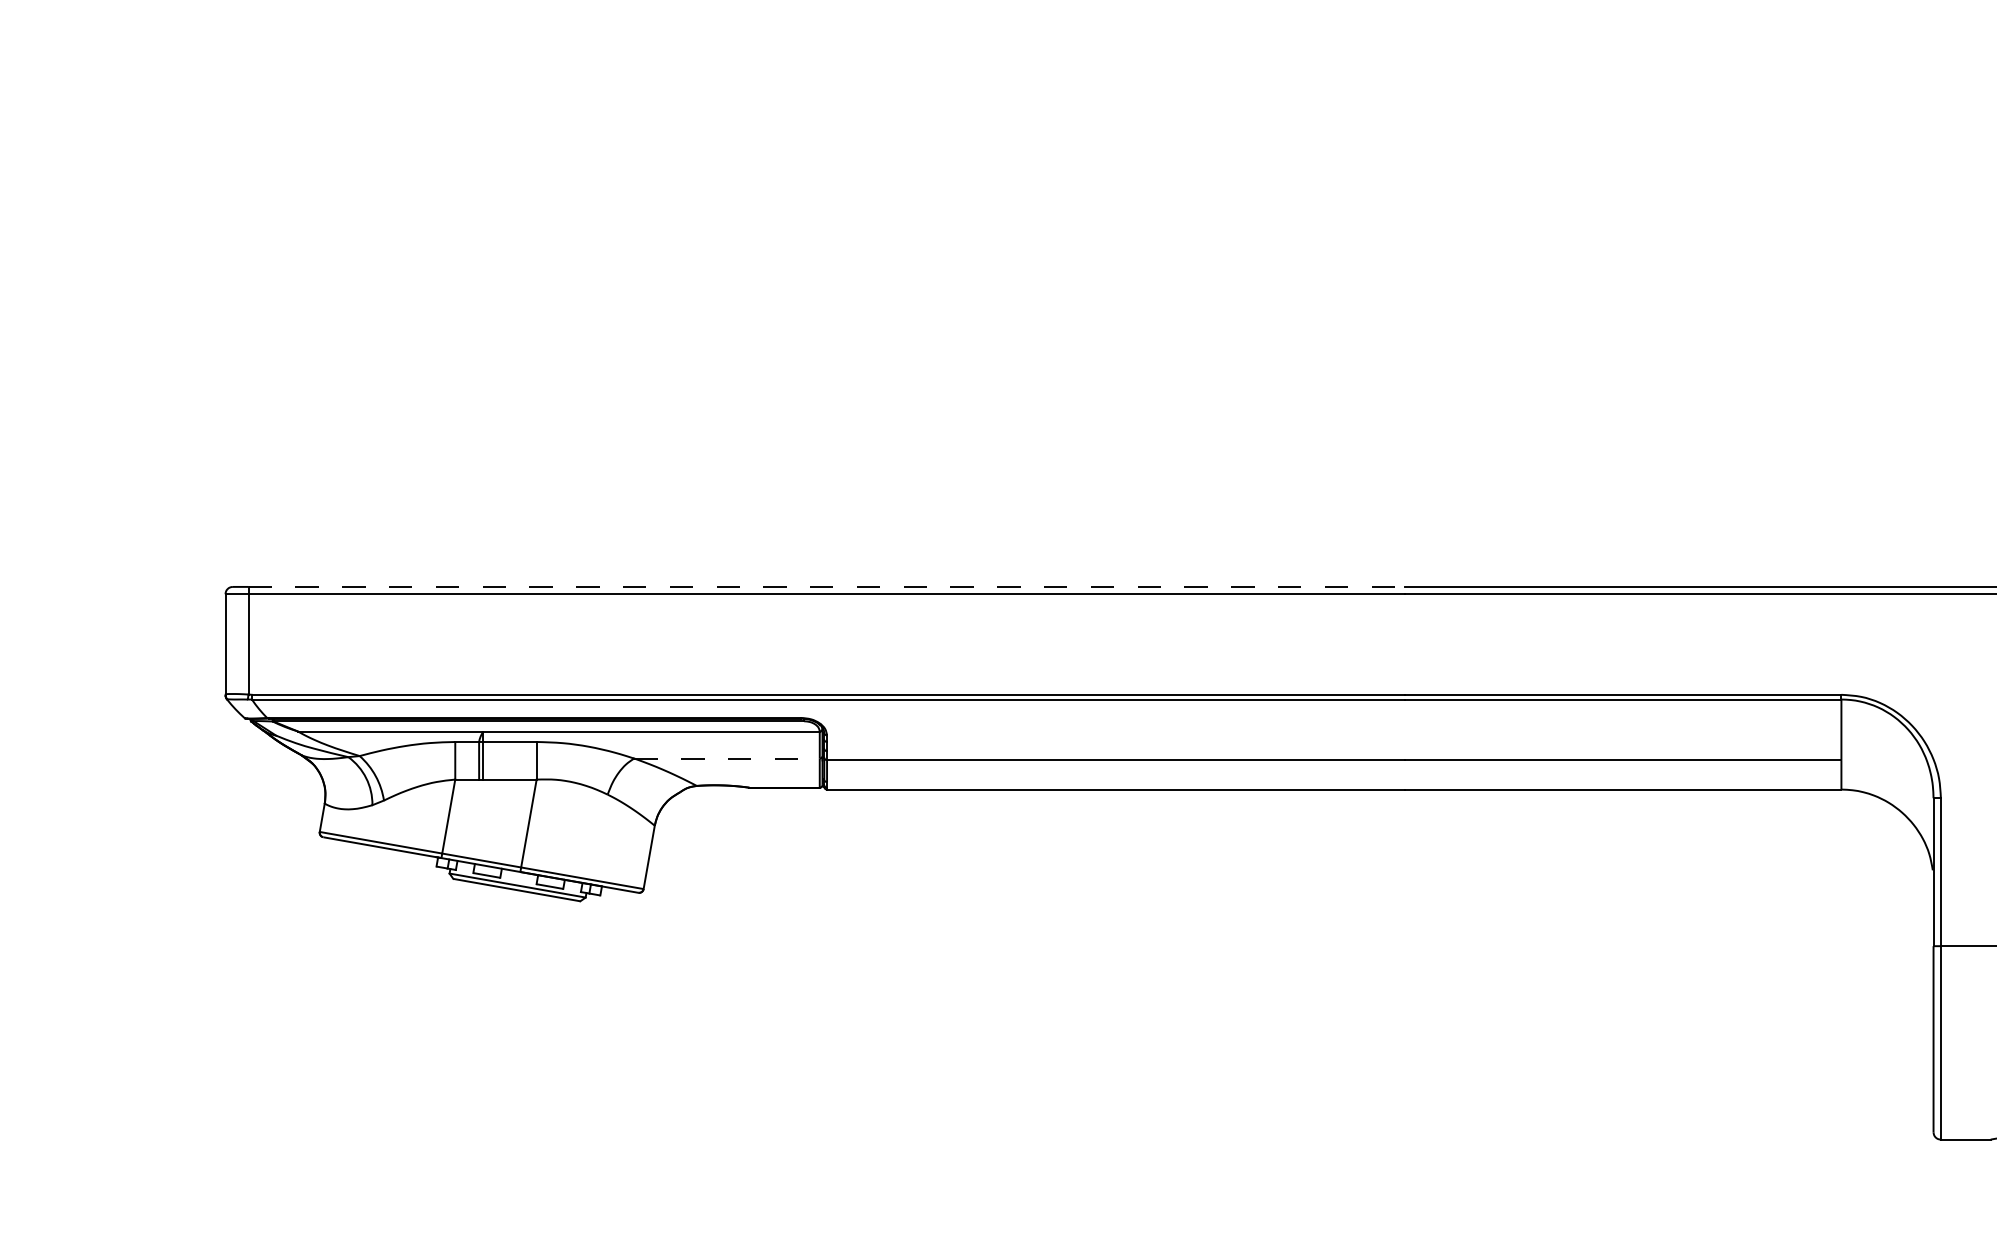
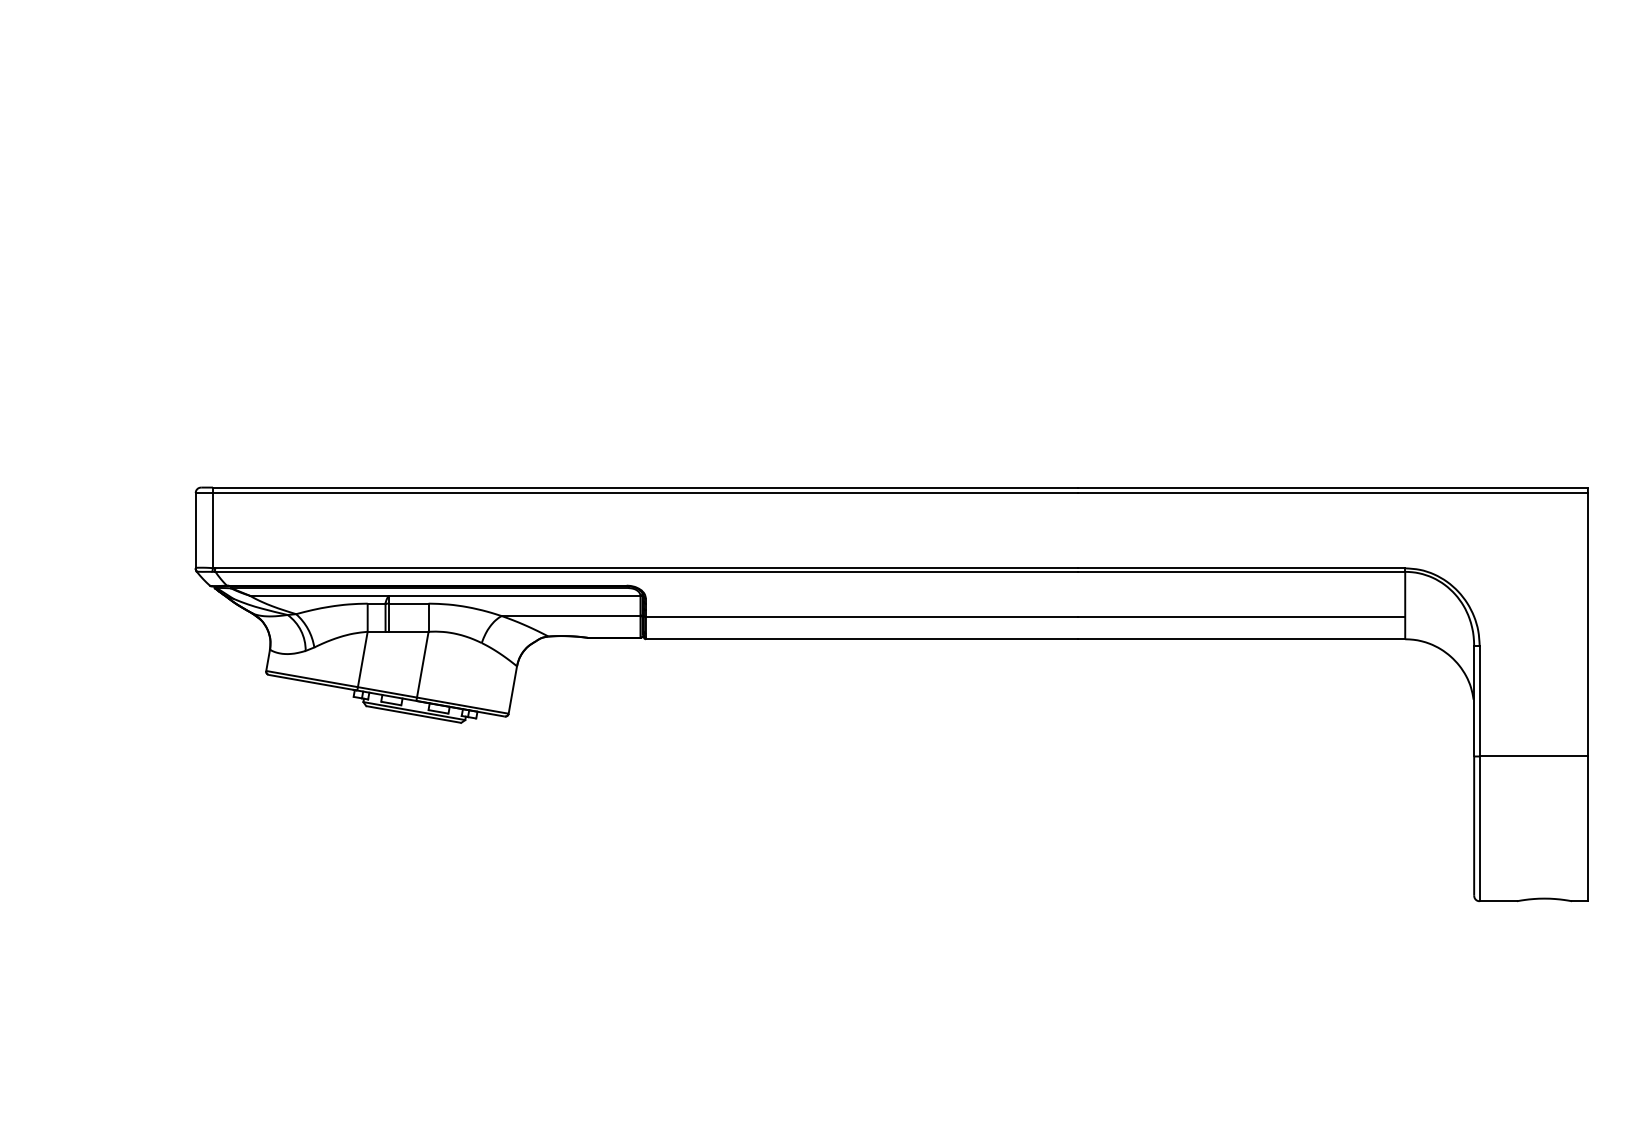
line: (826, 586) -> (645, 487), dashed -> solid
line: (727, 759) -> (571, 616), dashed -> solid

